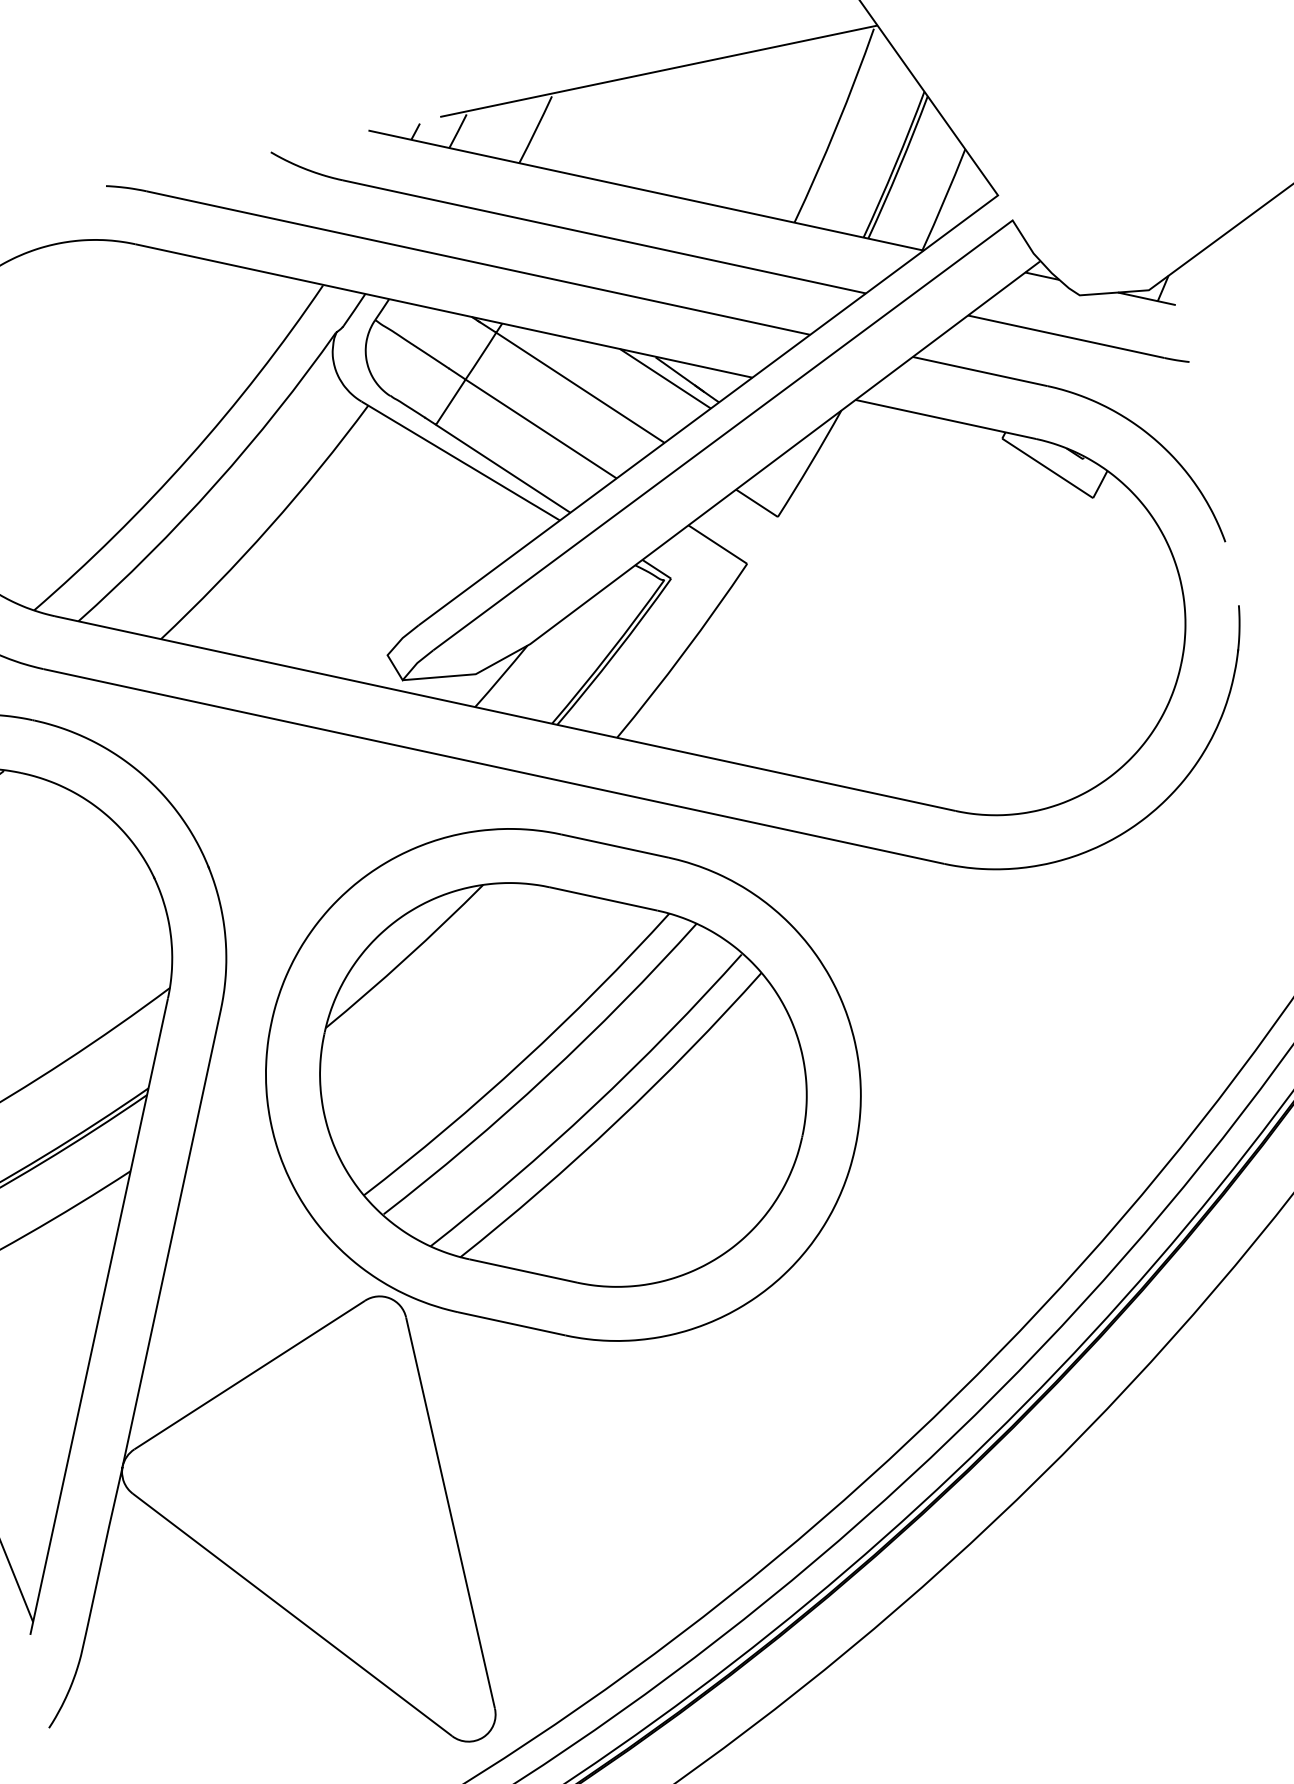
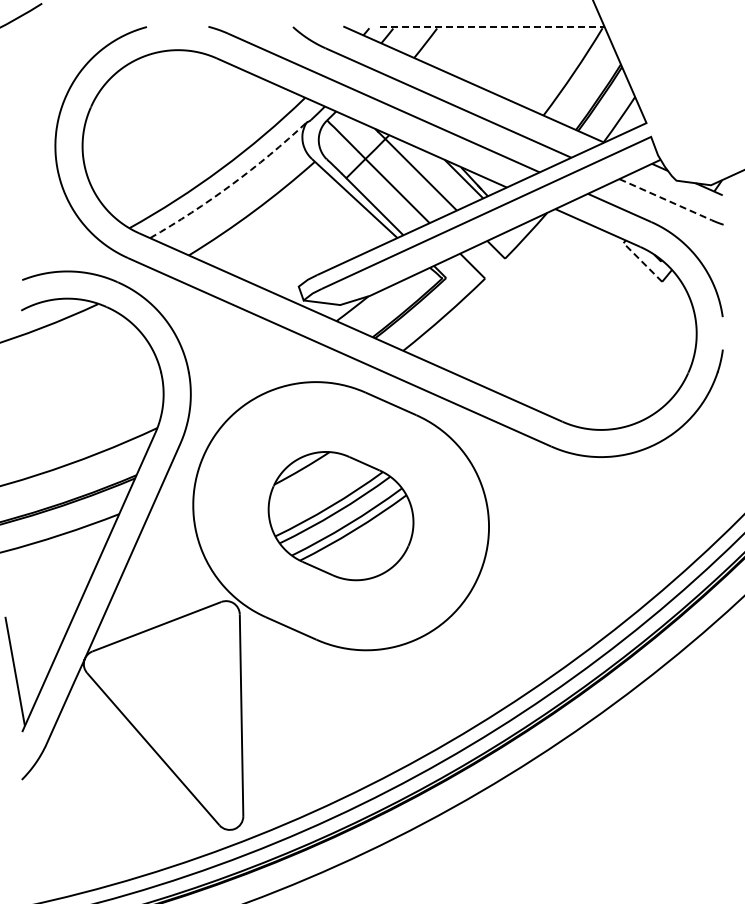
line: (659, 71) -> (492, 27), solid -> dashed
line: (1068, 336) -> (666, 199), solid -> dashed
line: (1046, 468) -> (642, 262), solid -> dashed
arc: (215, 483) -> (231, 184), solid -> dashed
part: (561, 1083) -> (340, 515), size x0.6

